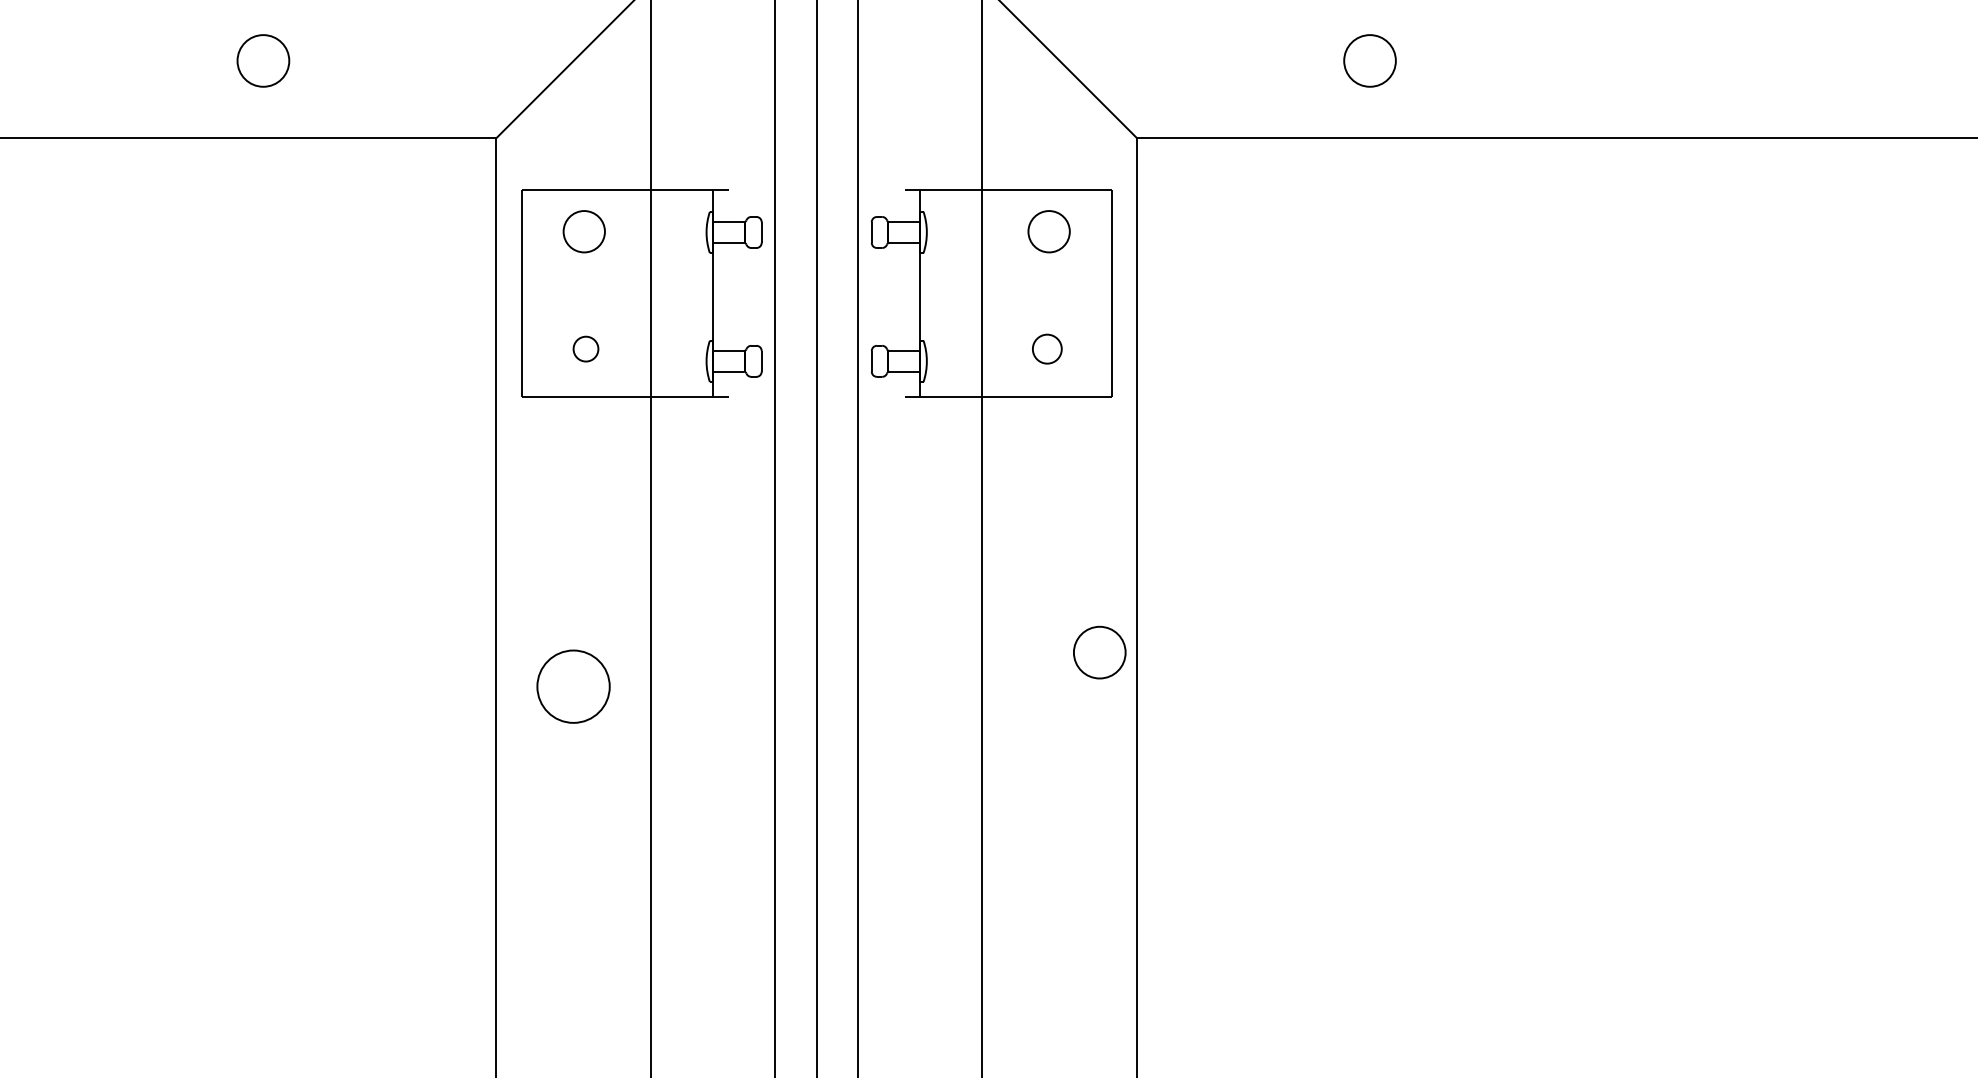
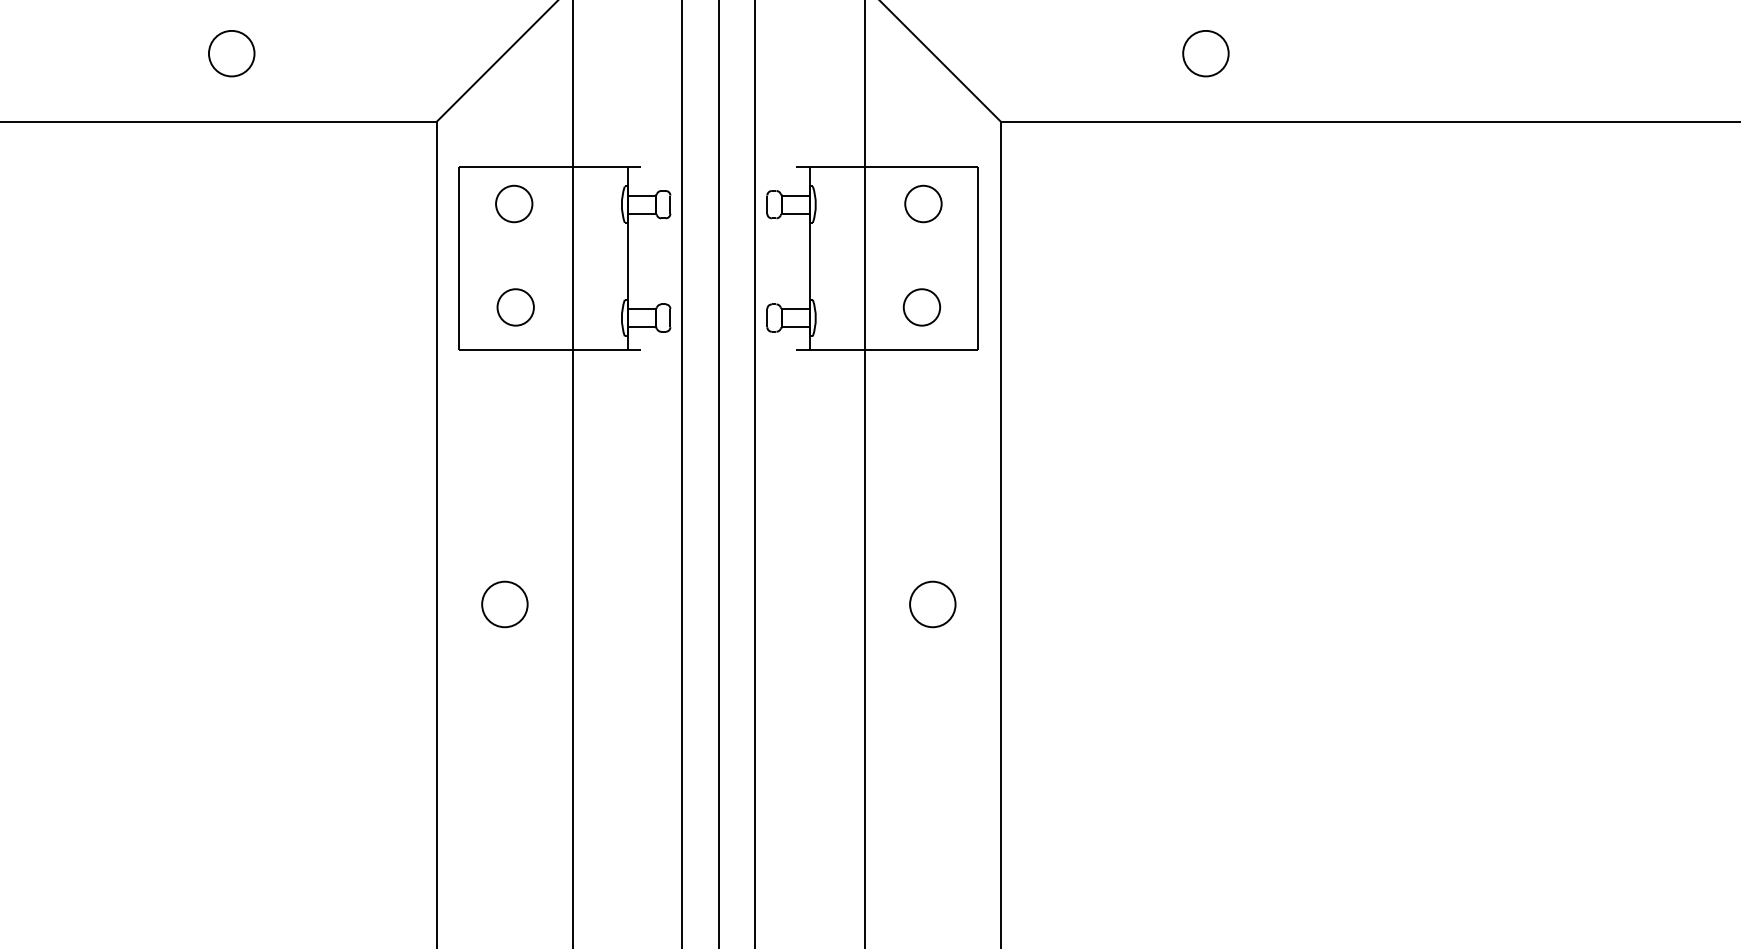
part: (585, 348) -> (515, 306), size x1.67
part: (1046, 348) -> (921, 306), size x1.43
part: (1099, 652) -> (932, 604), moved
part: (573, 686) -> (504, 604), size x0.71

